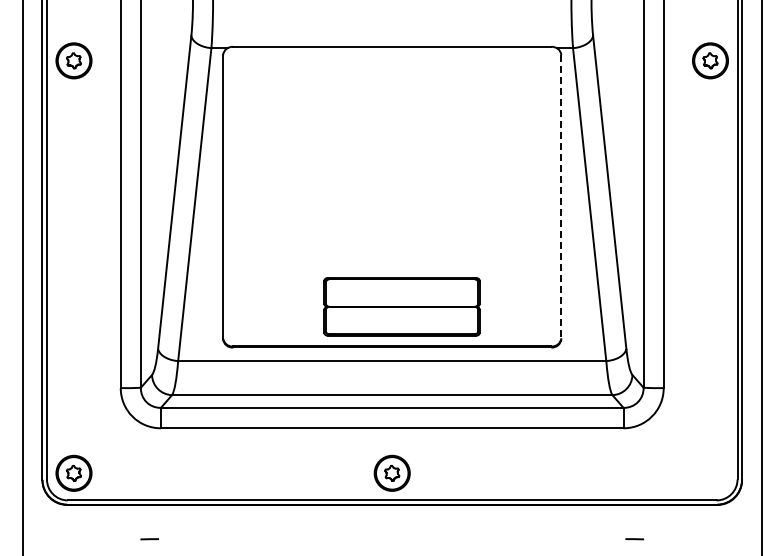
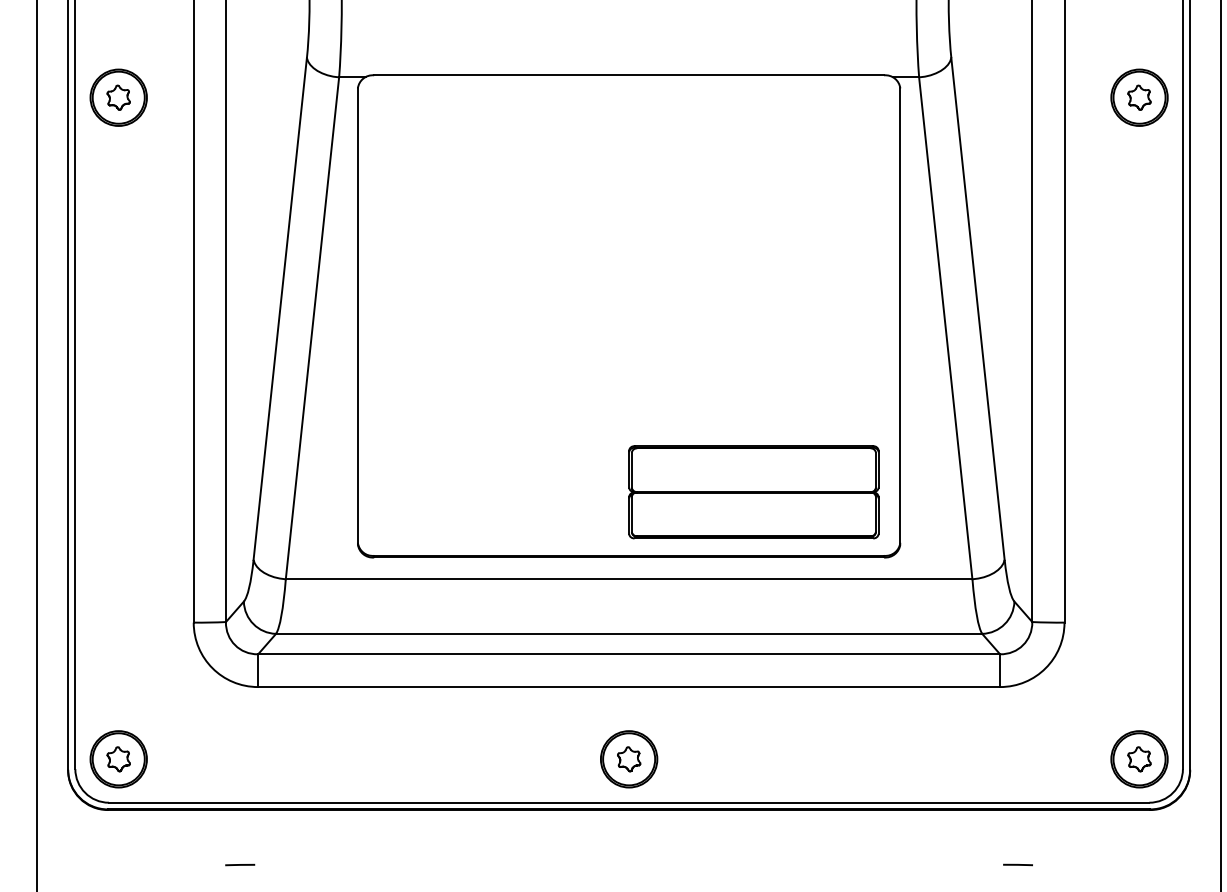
line: (561, 197) -> (900, 316), dashed -> solid
part: (401, 306) -> (753, 491), moved
part: (710, 472) -> (1139, 757), added

